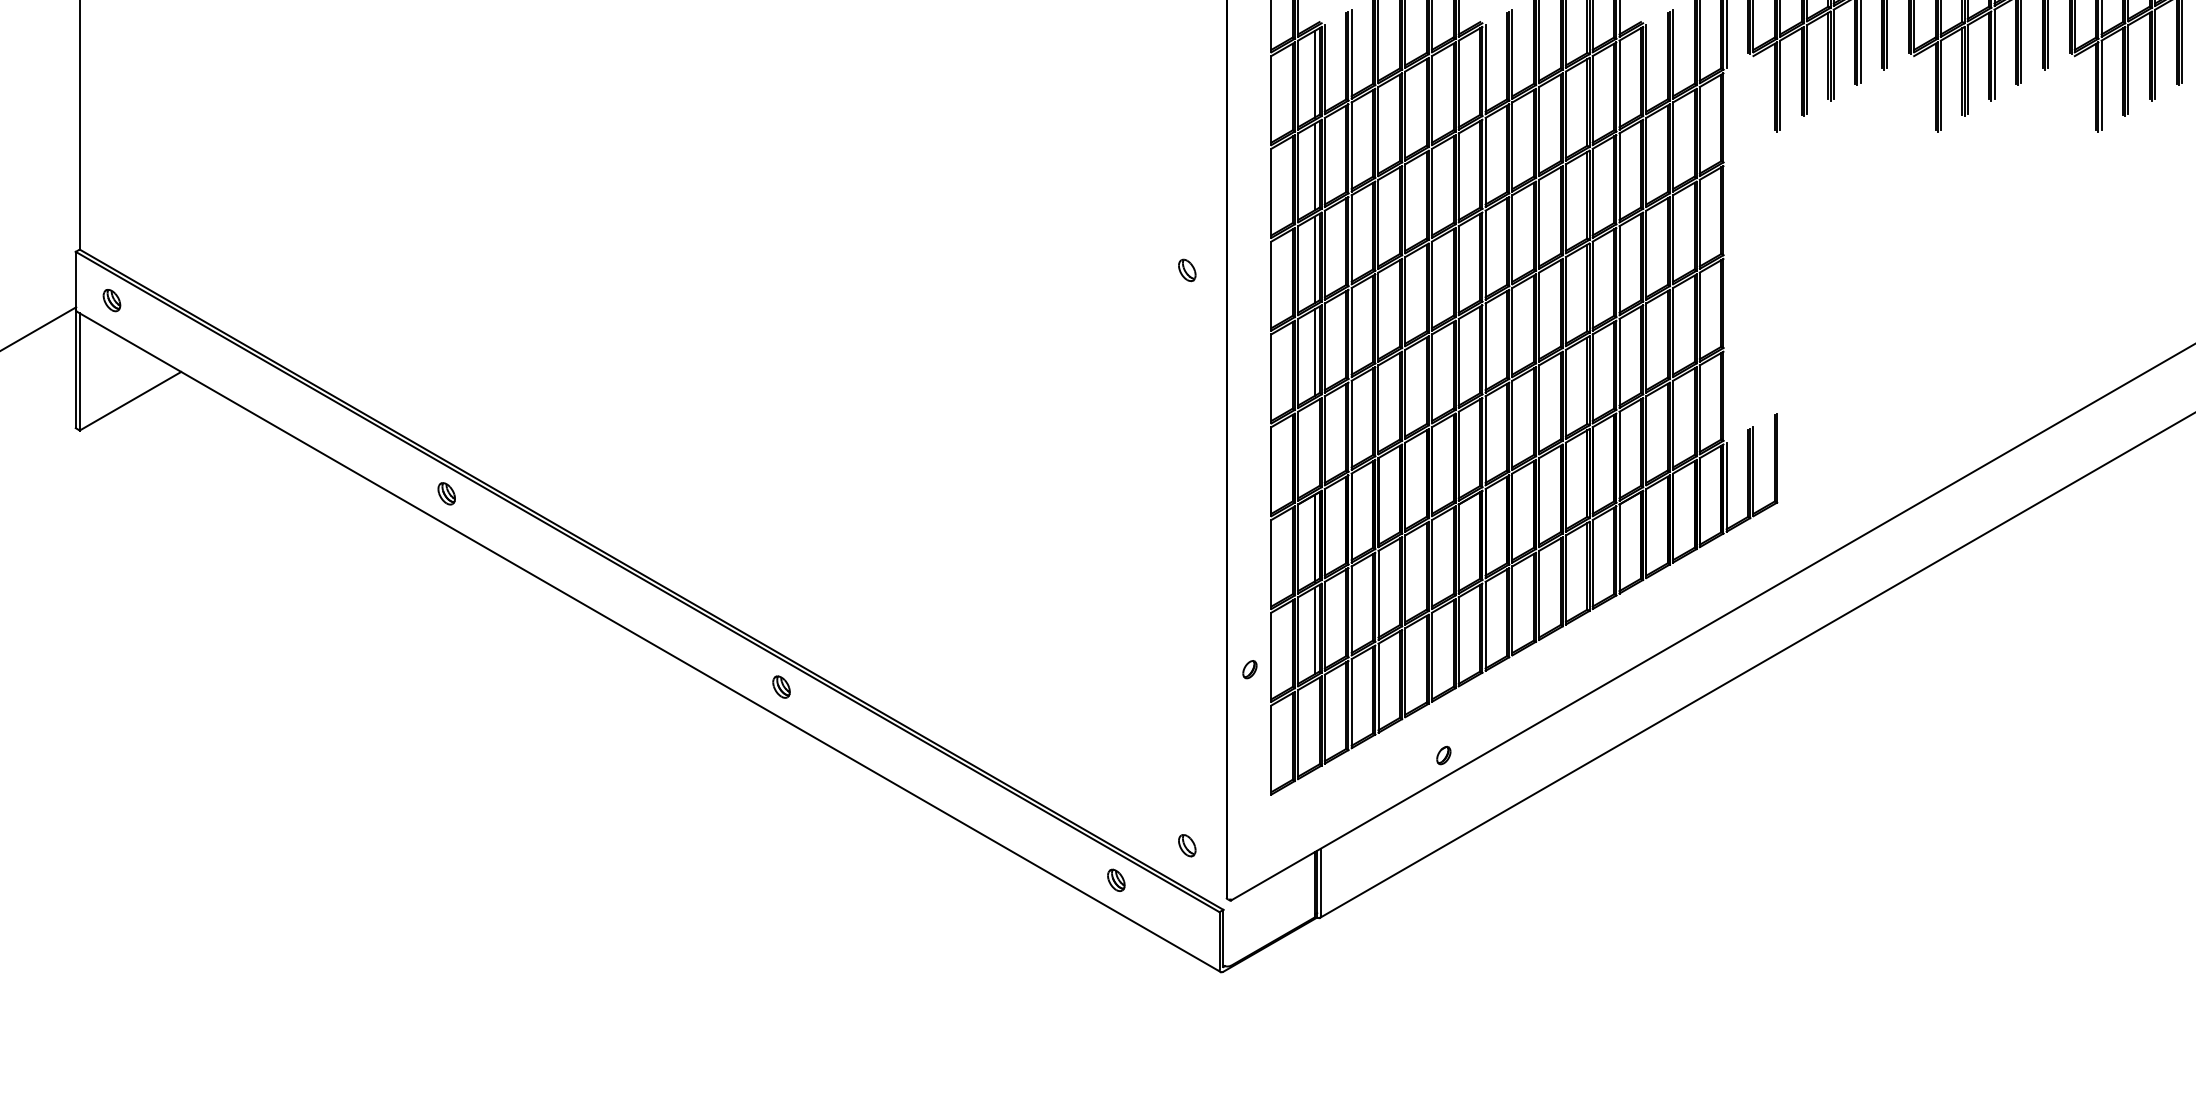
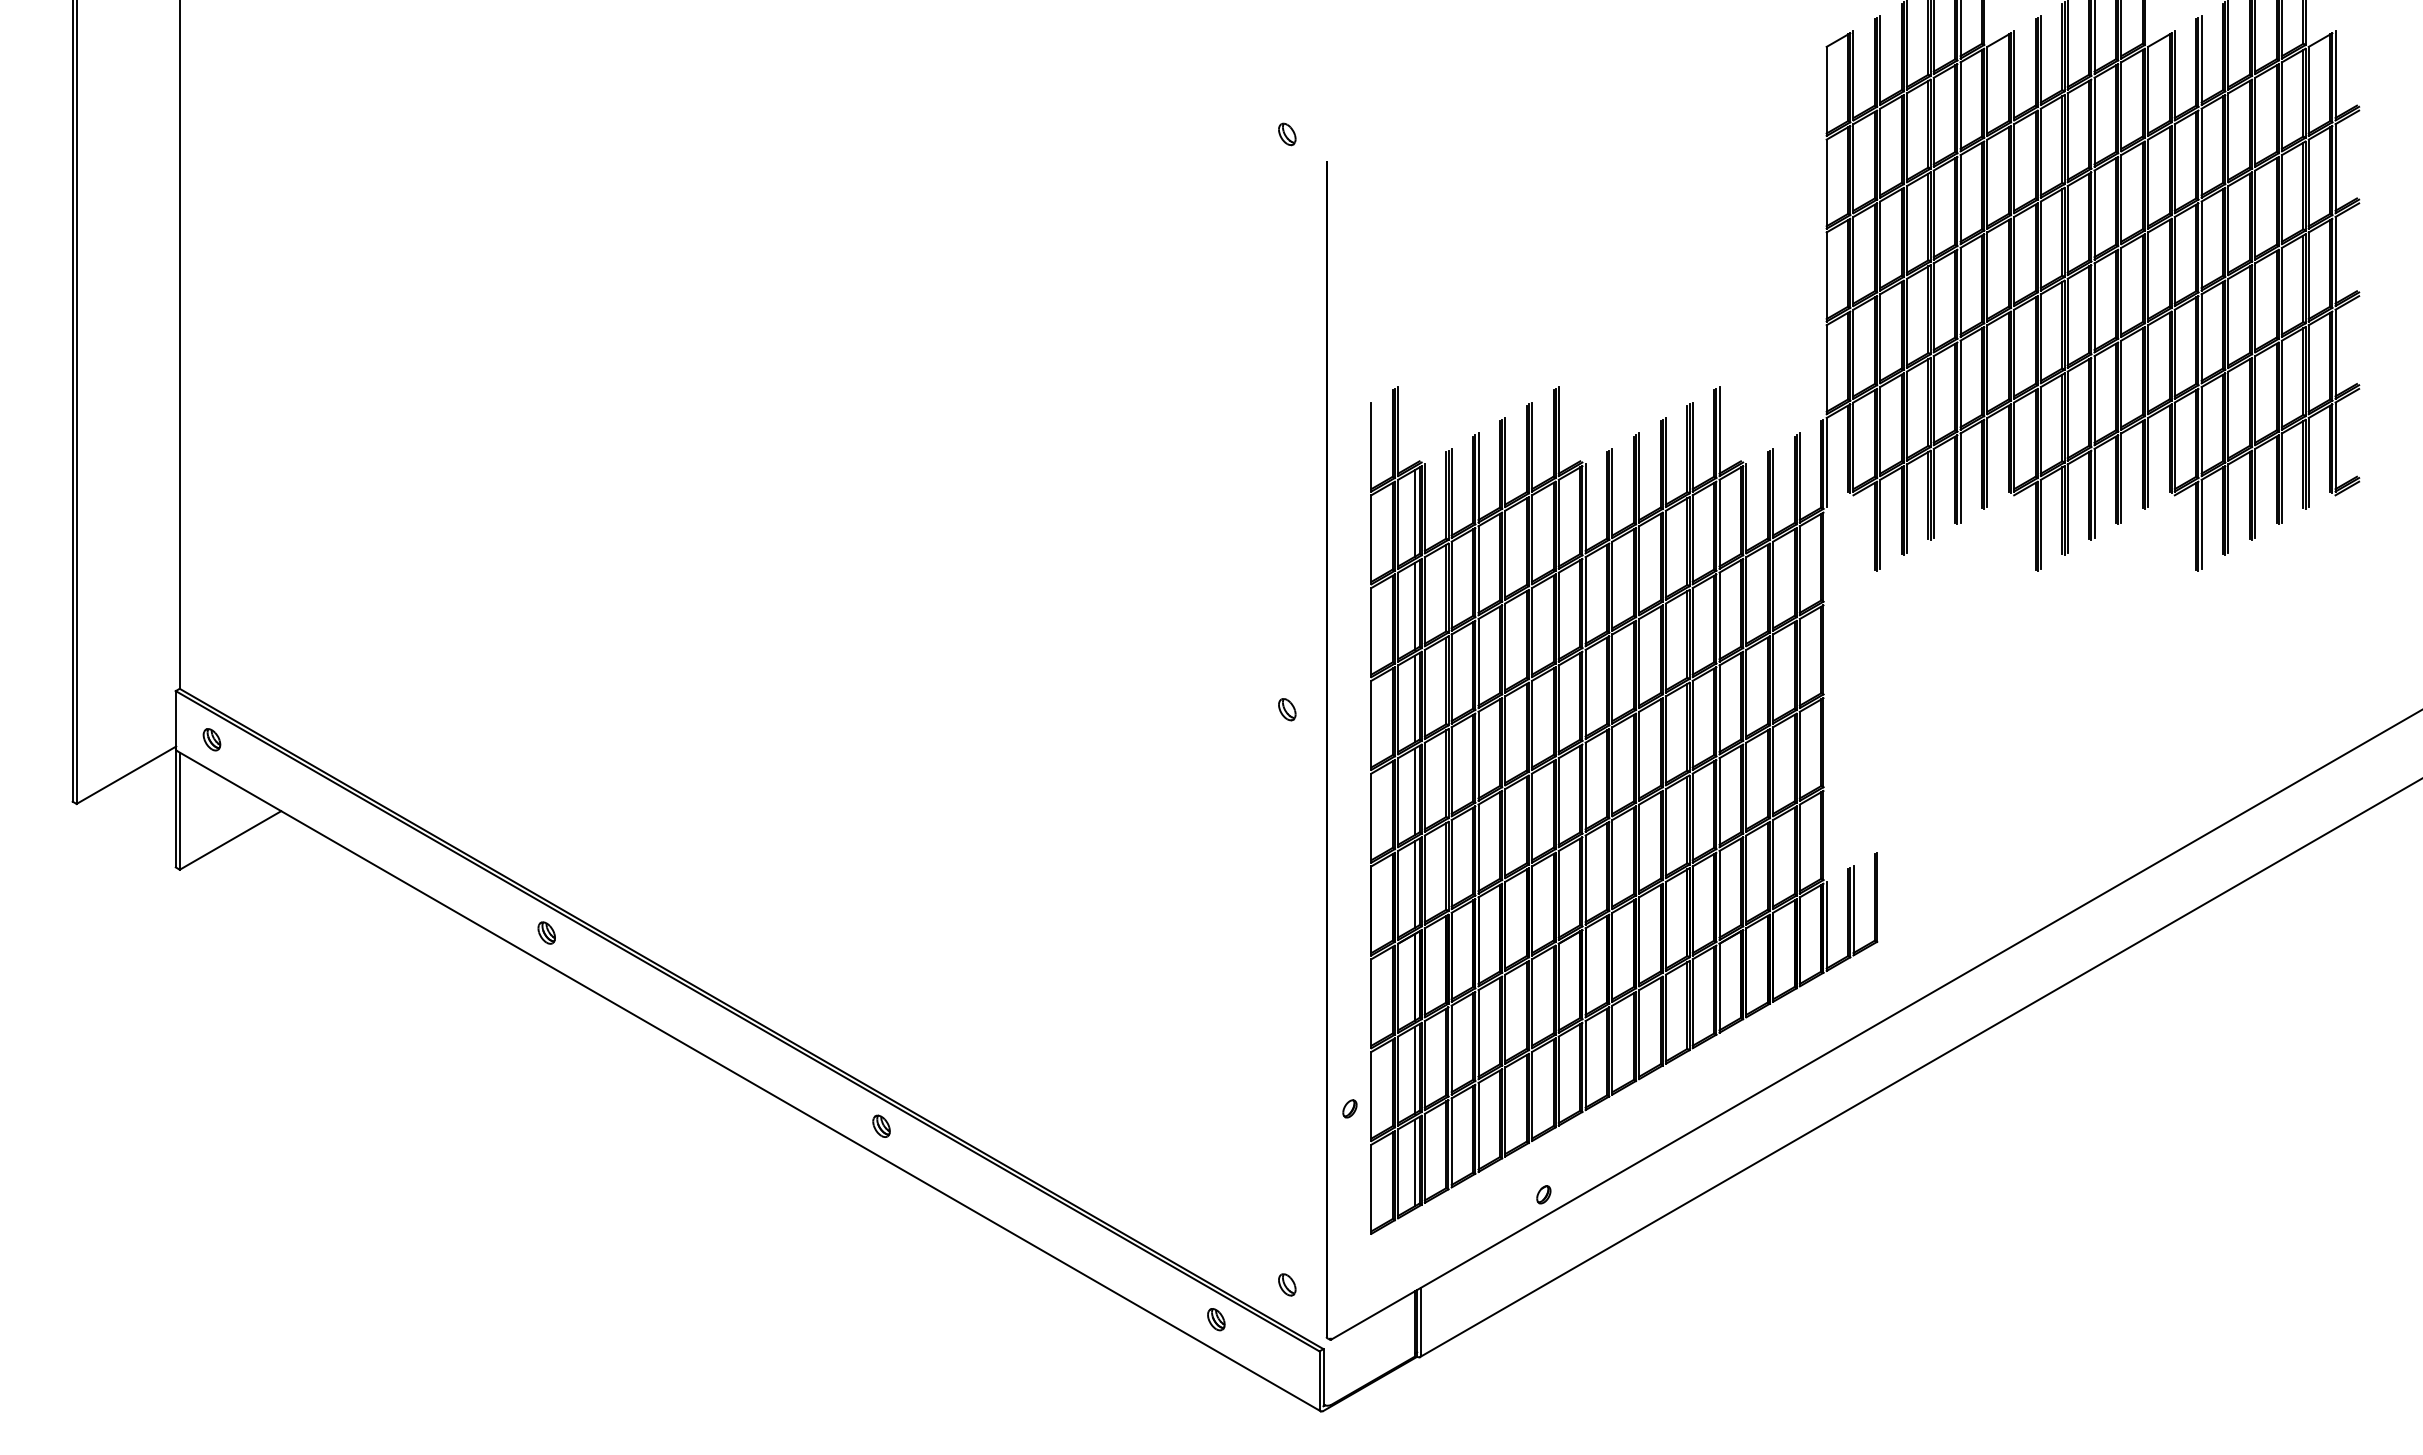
line: (1314, 445) -> (1414, 884), added
line: (1314, 723) -> (1414, 1162), added

